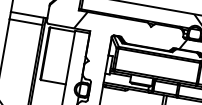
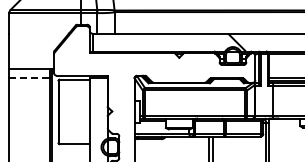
line: (26, 22) -> (29, 78), solid -> dashed
hatch: (131, 29) -> (156, 65), removed

